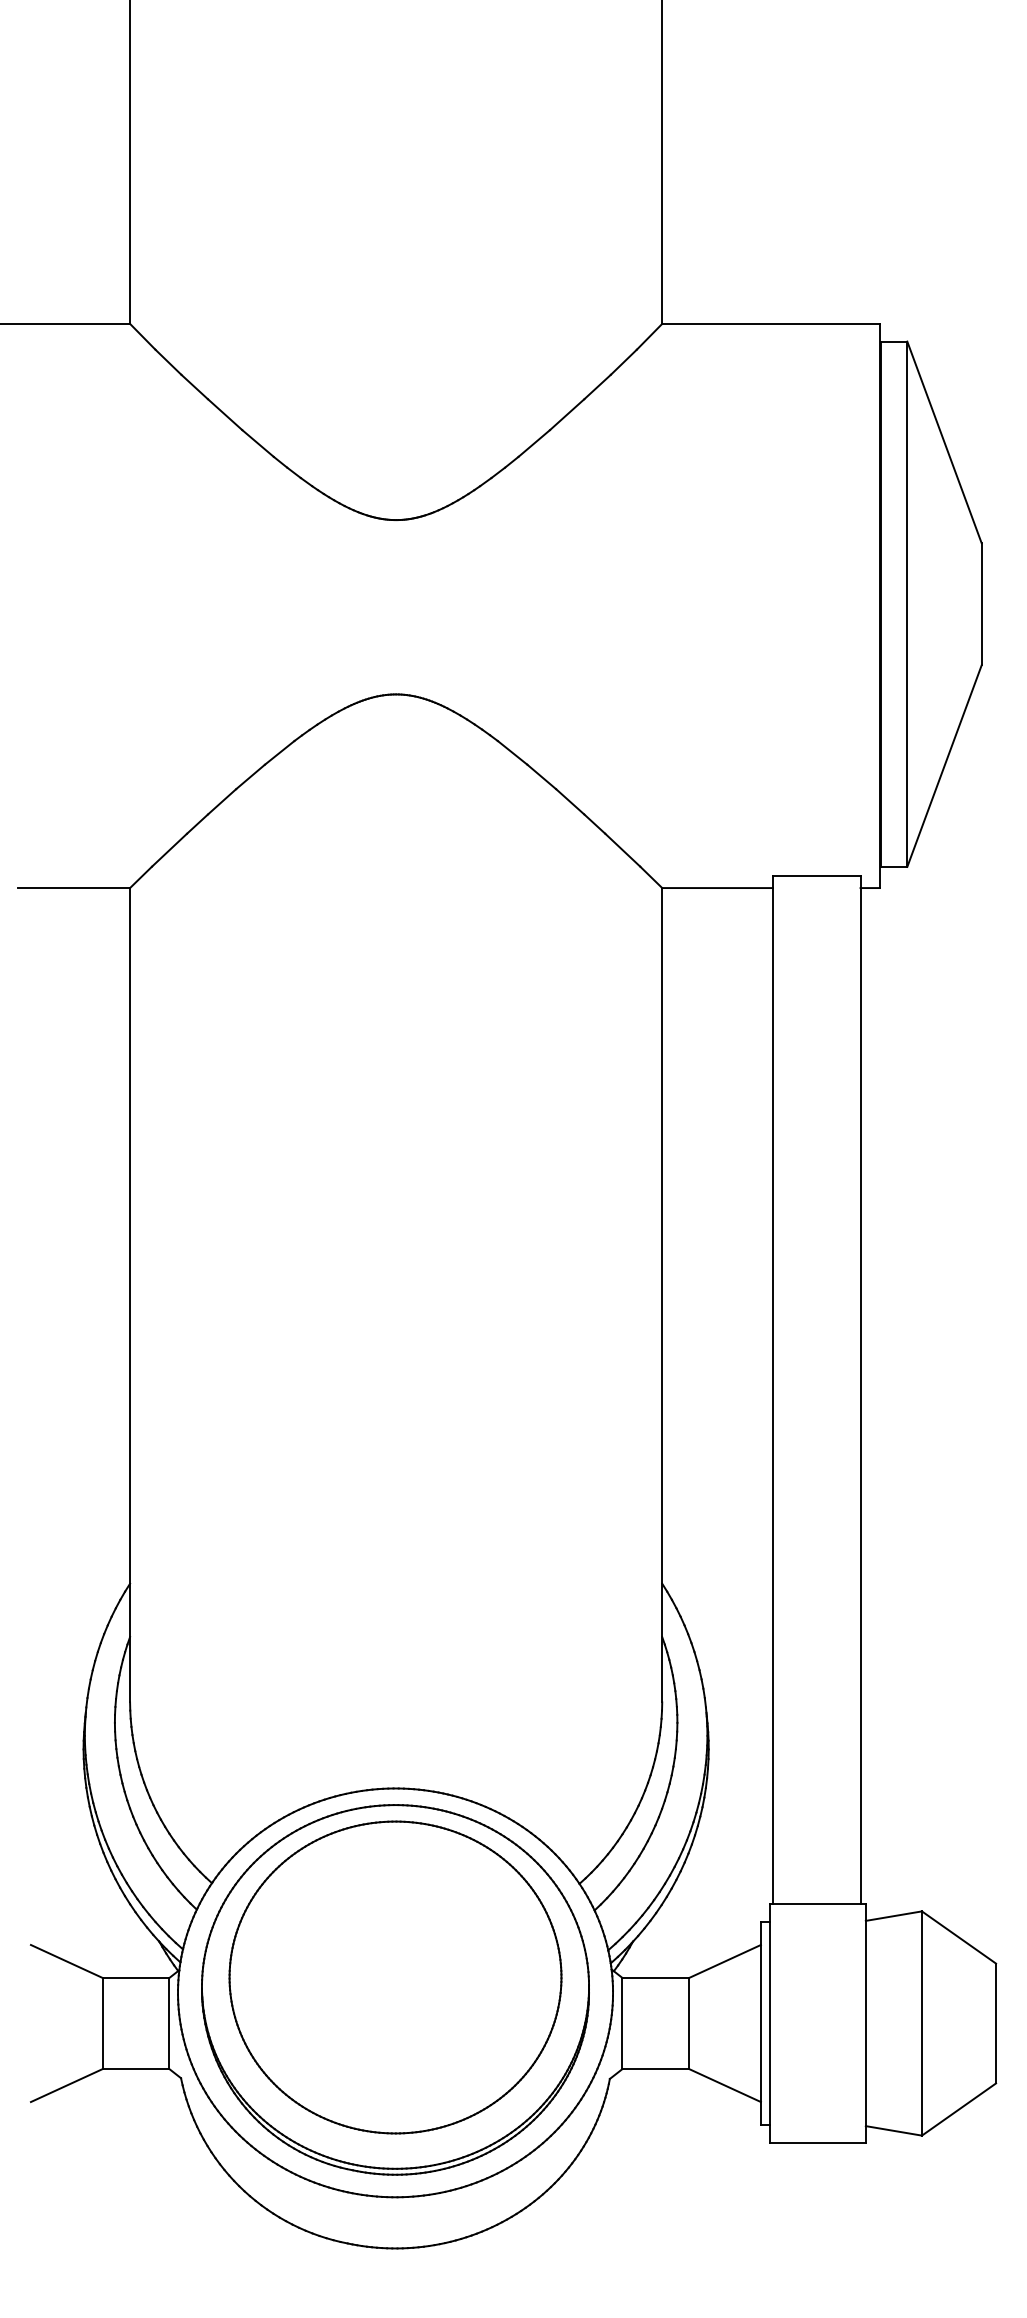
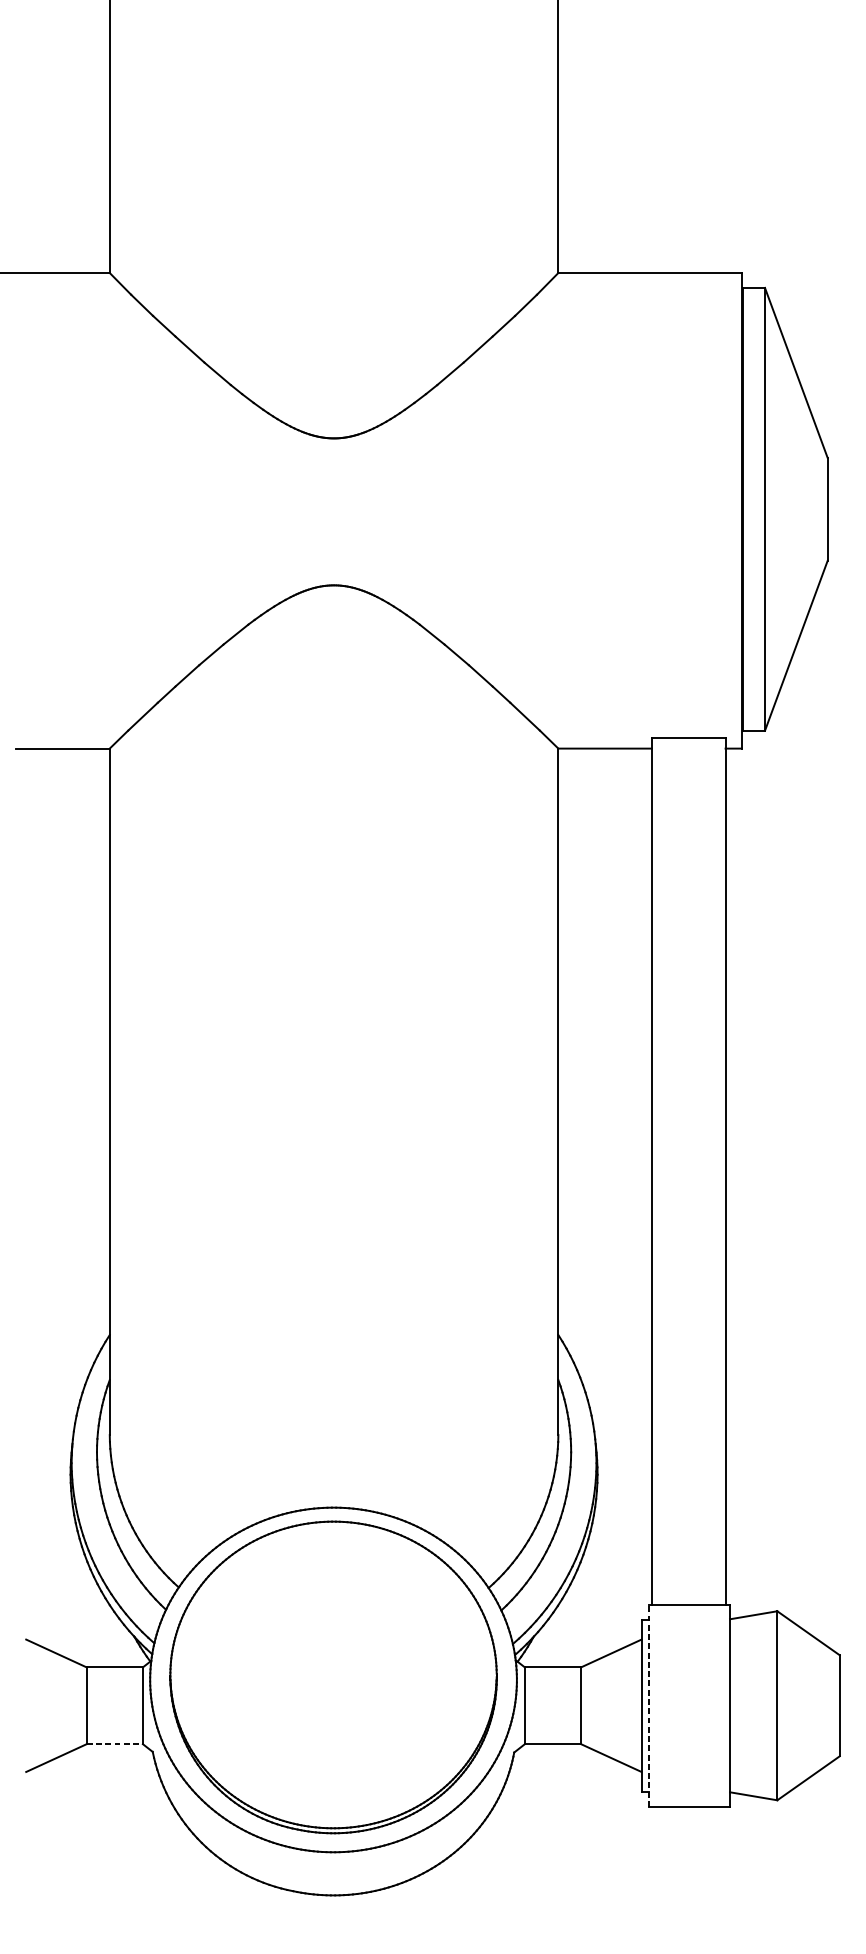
part: (395, 1977) -> (333, 1666), removed
line: (769, 2023) -> (648, 1705), solid -> dashed
line: (136, 2069) -> (115, 1744), solid -> dashed

